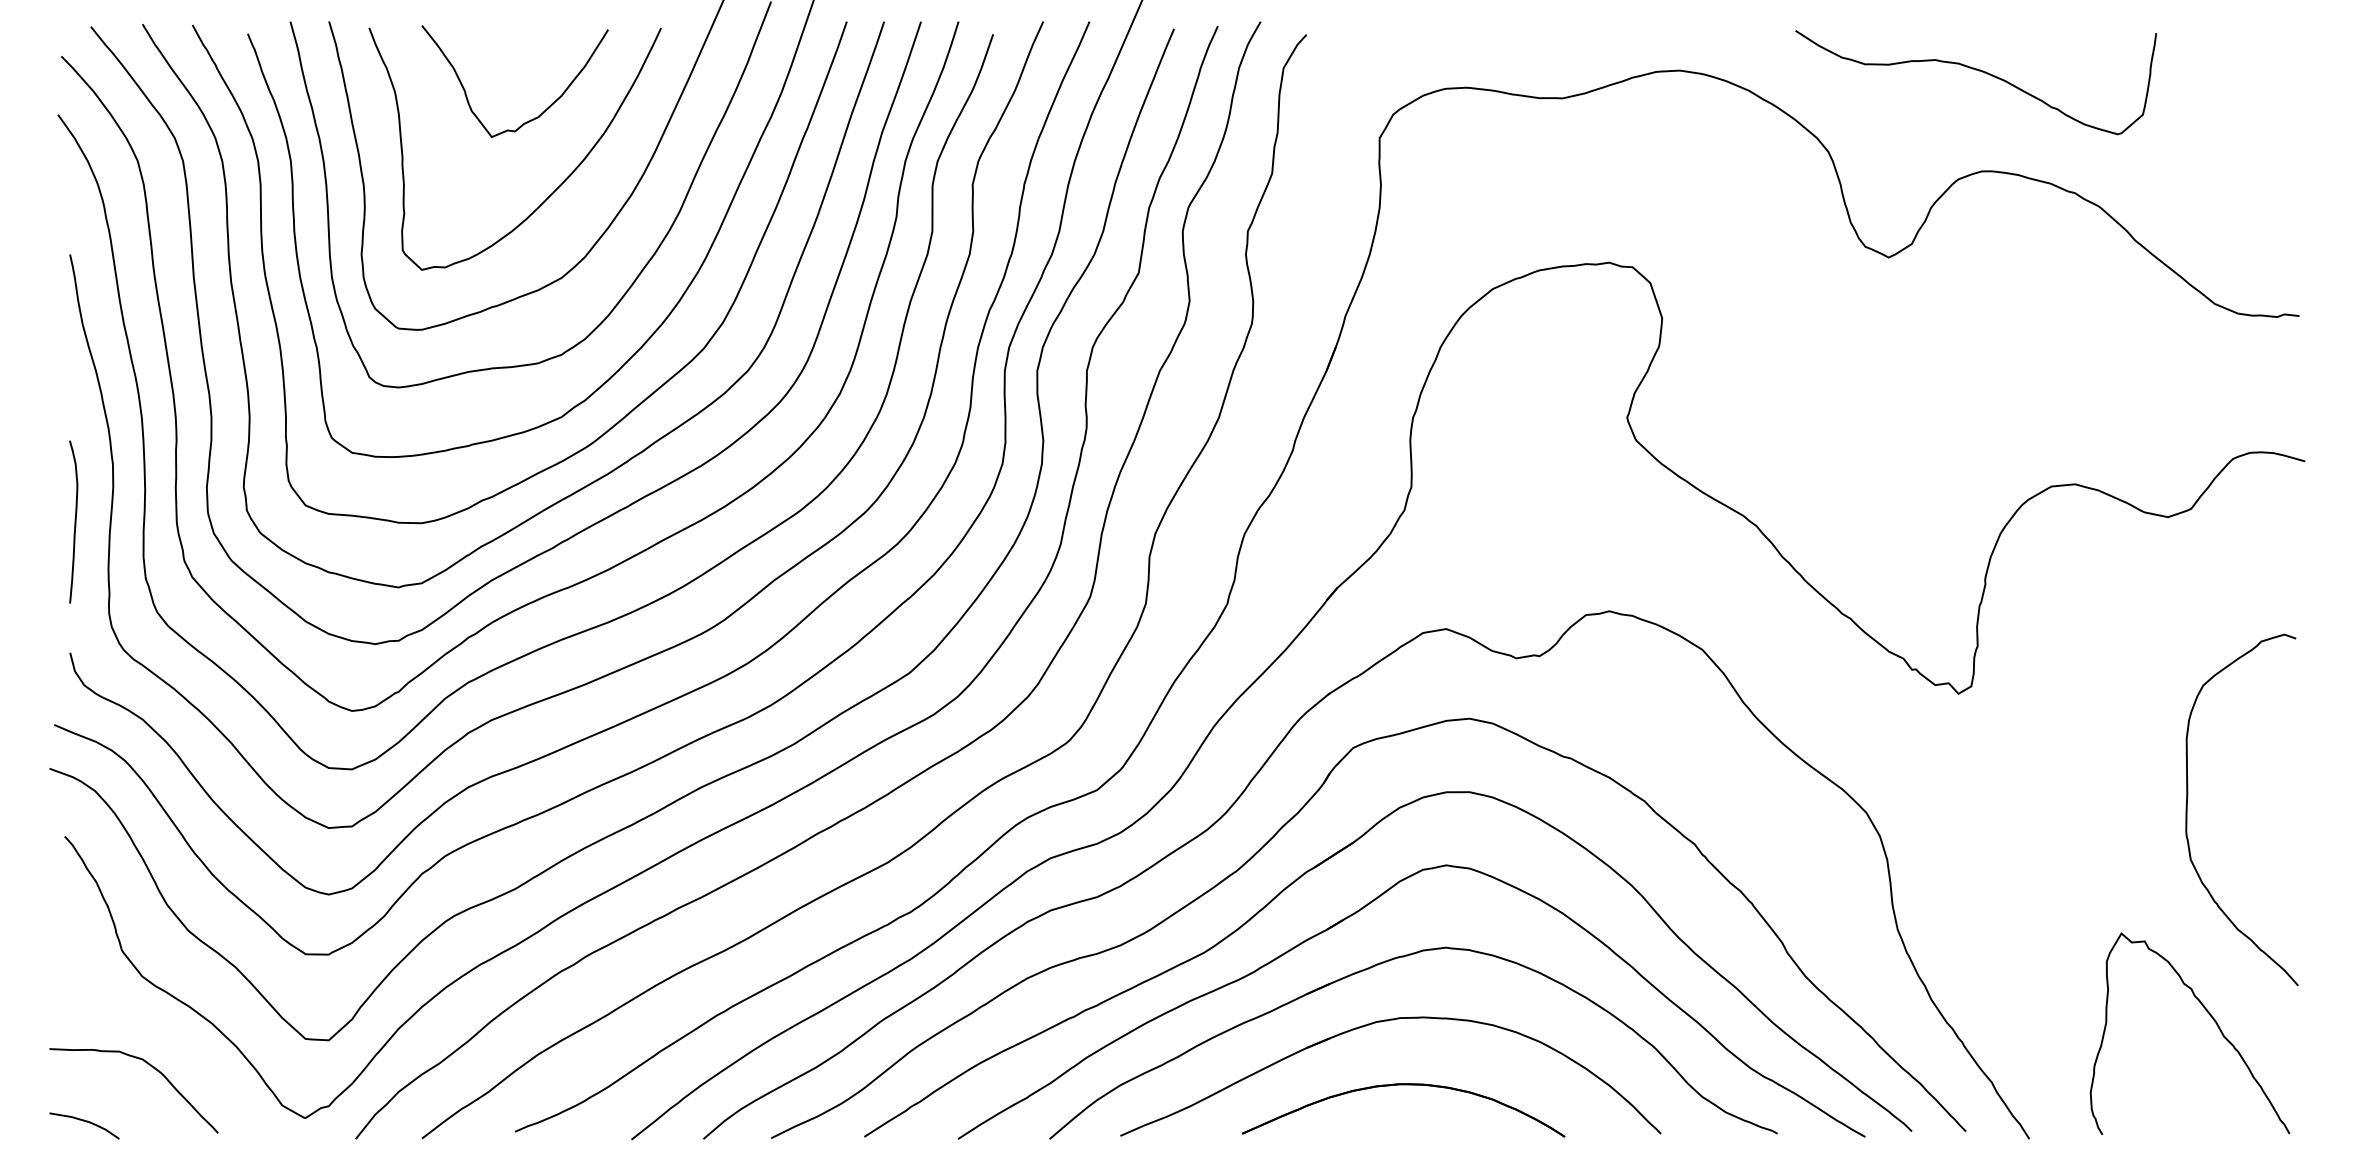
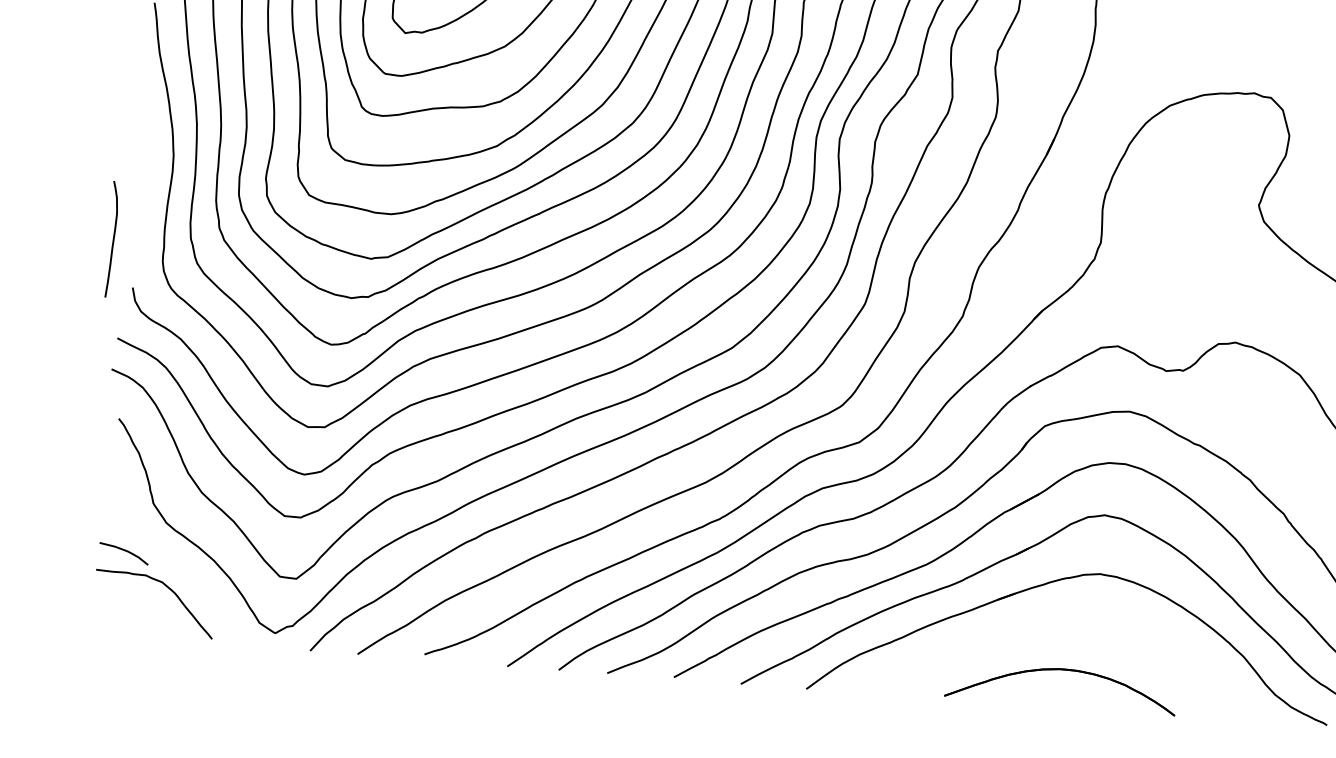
curve: (74, 521) -> (112, 239), moved
part: (1381, 1022) -> (1049, 624), removed
curve: (86, 1122) -> (125, 551), moved

